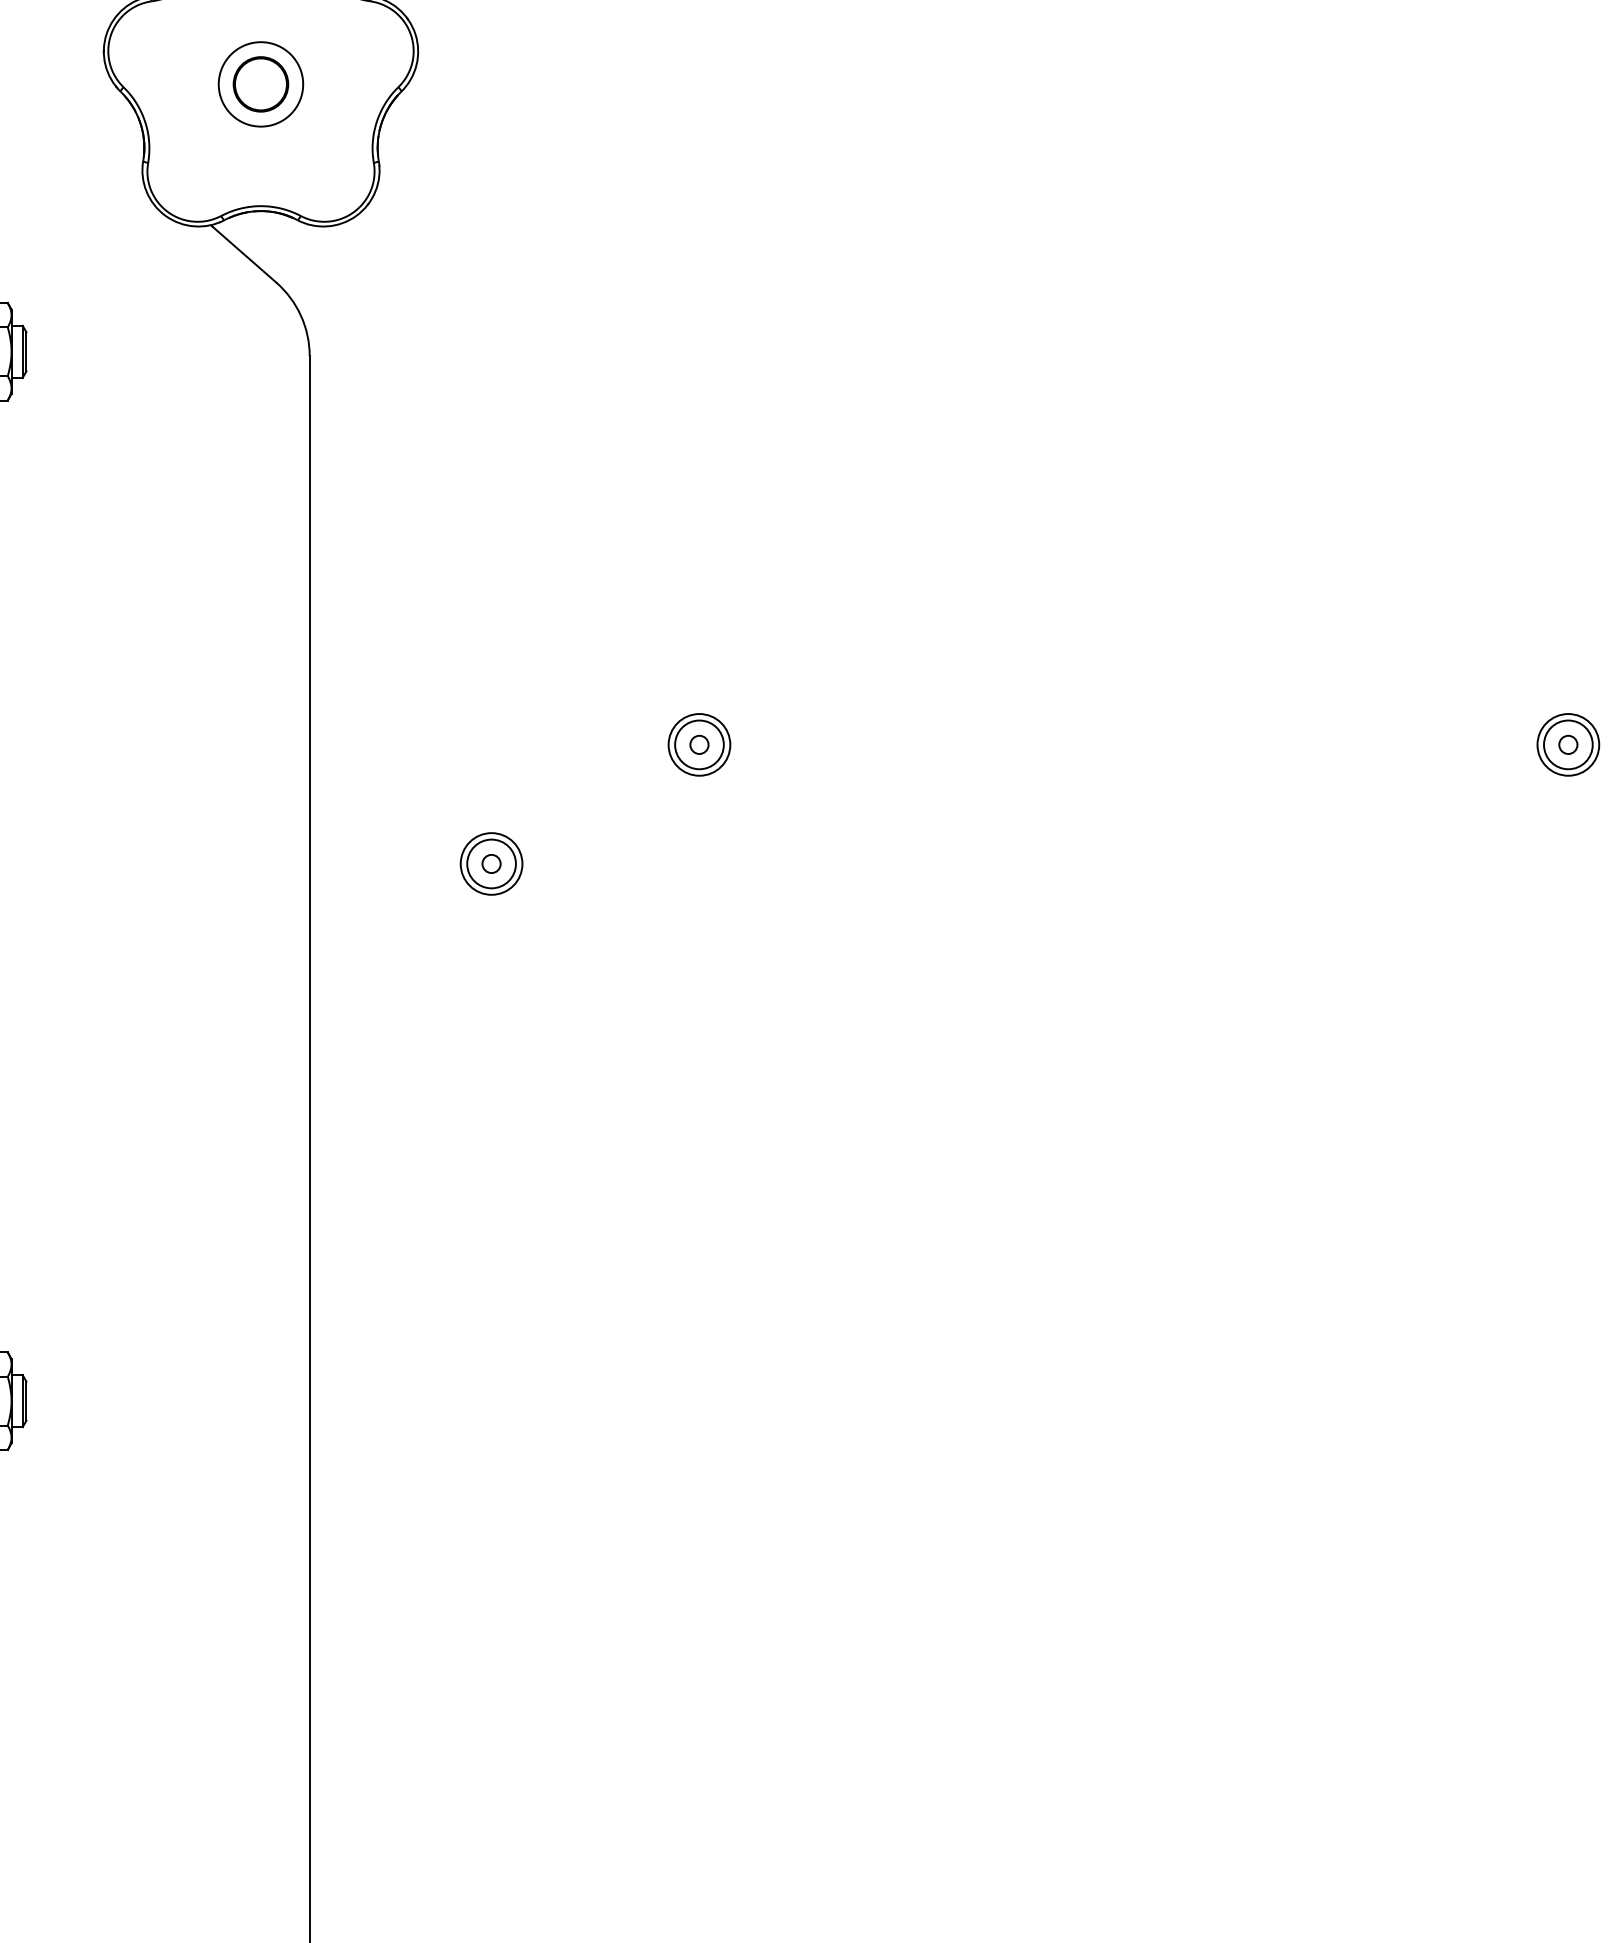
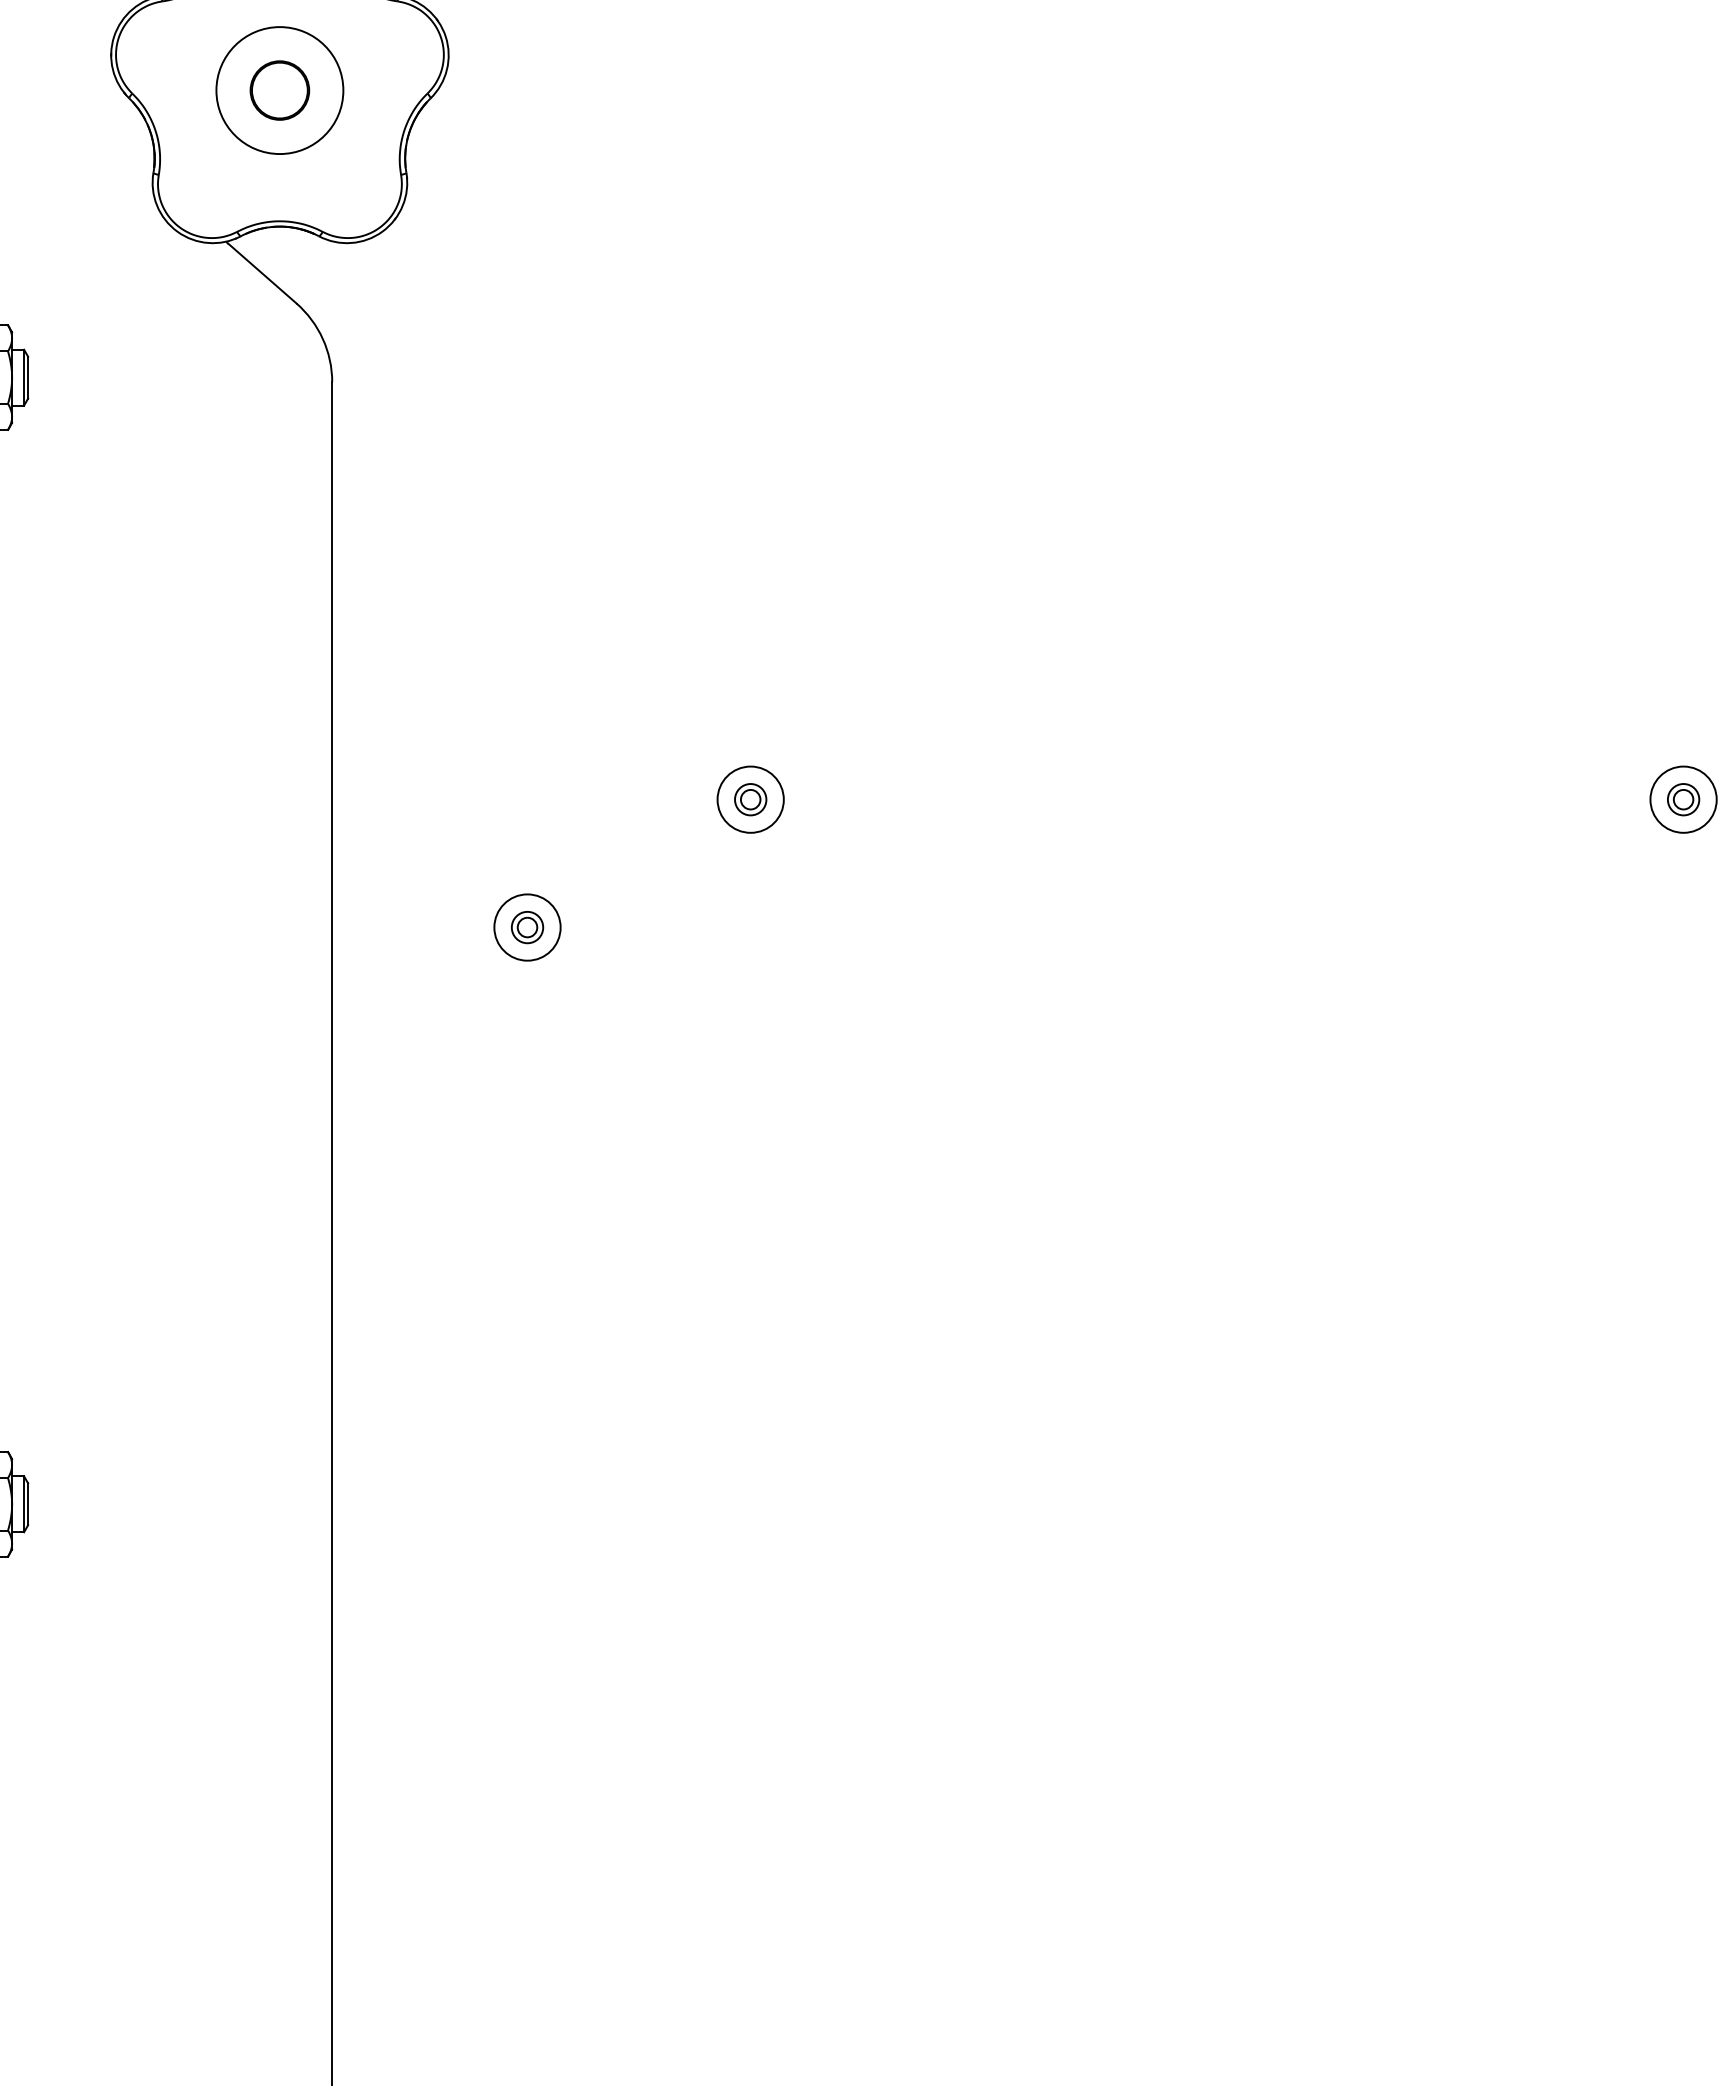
circle: (260, 84) -> (279, 90), size x1.4
circle: (699, 744) -> (750, 799), size x0.6
circle: (1568, 744) -> (1683, 799), size x0.6
circle: (491, 863) -> (527, 927), size x0.6

